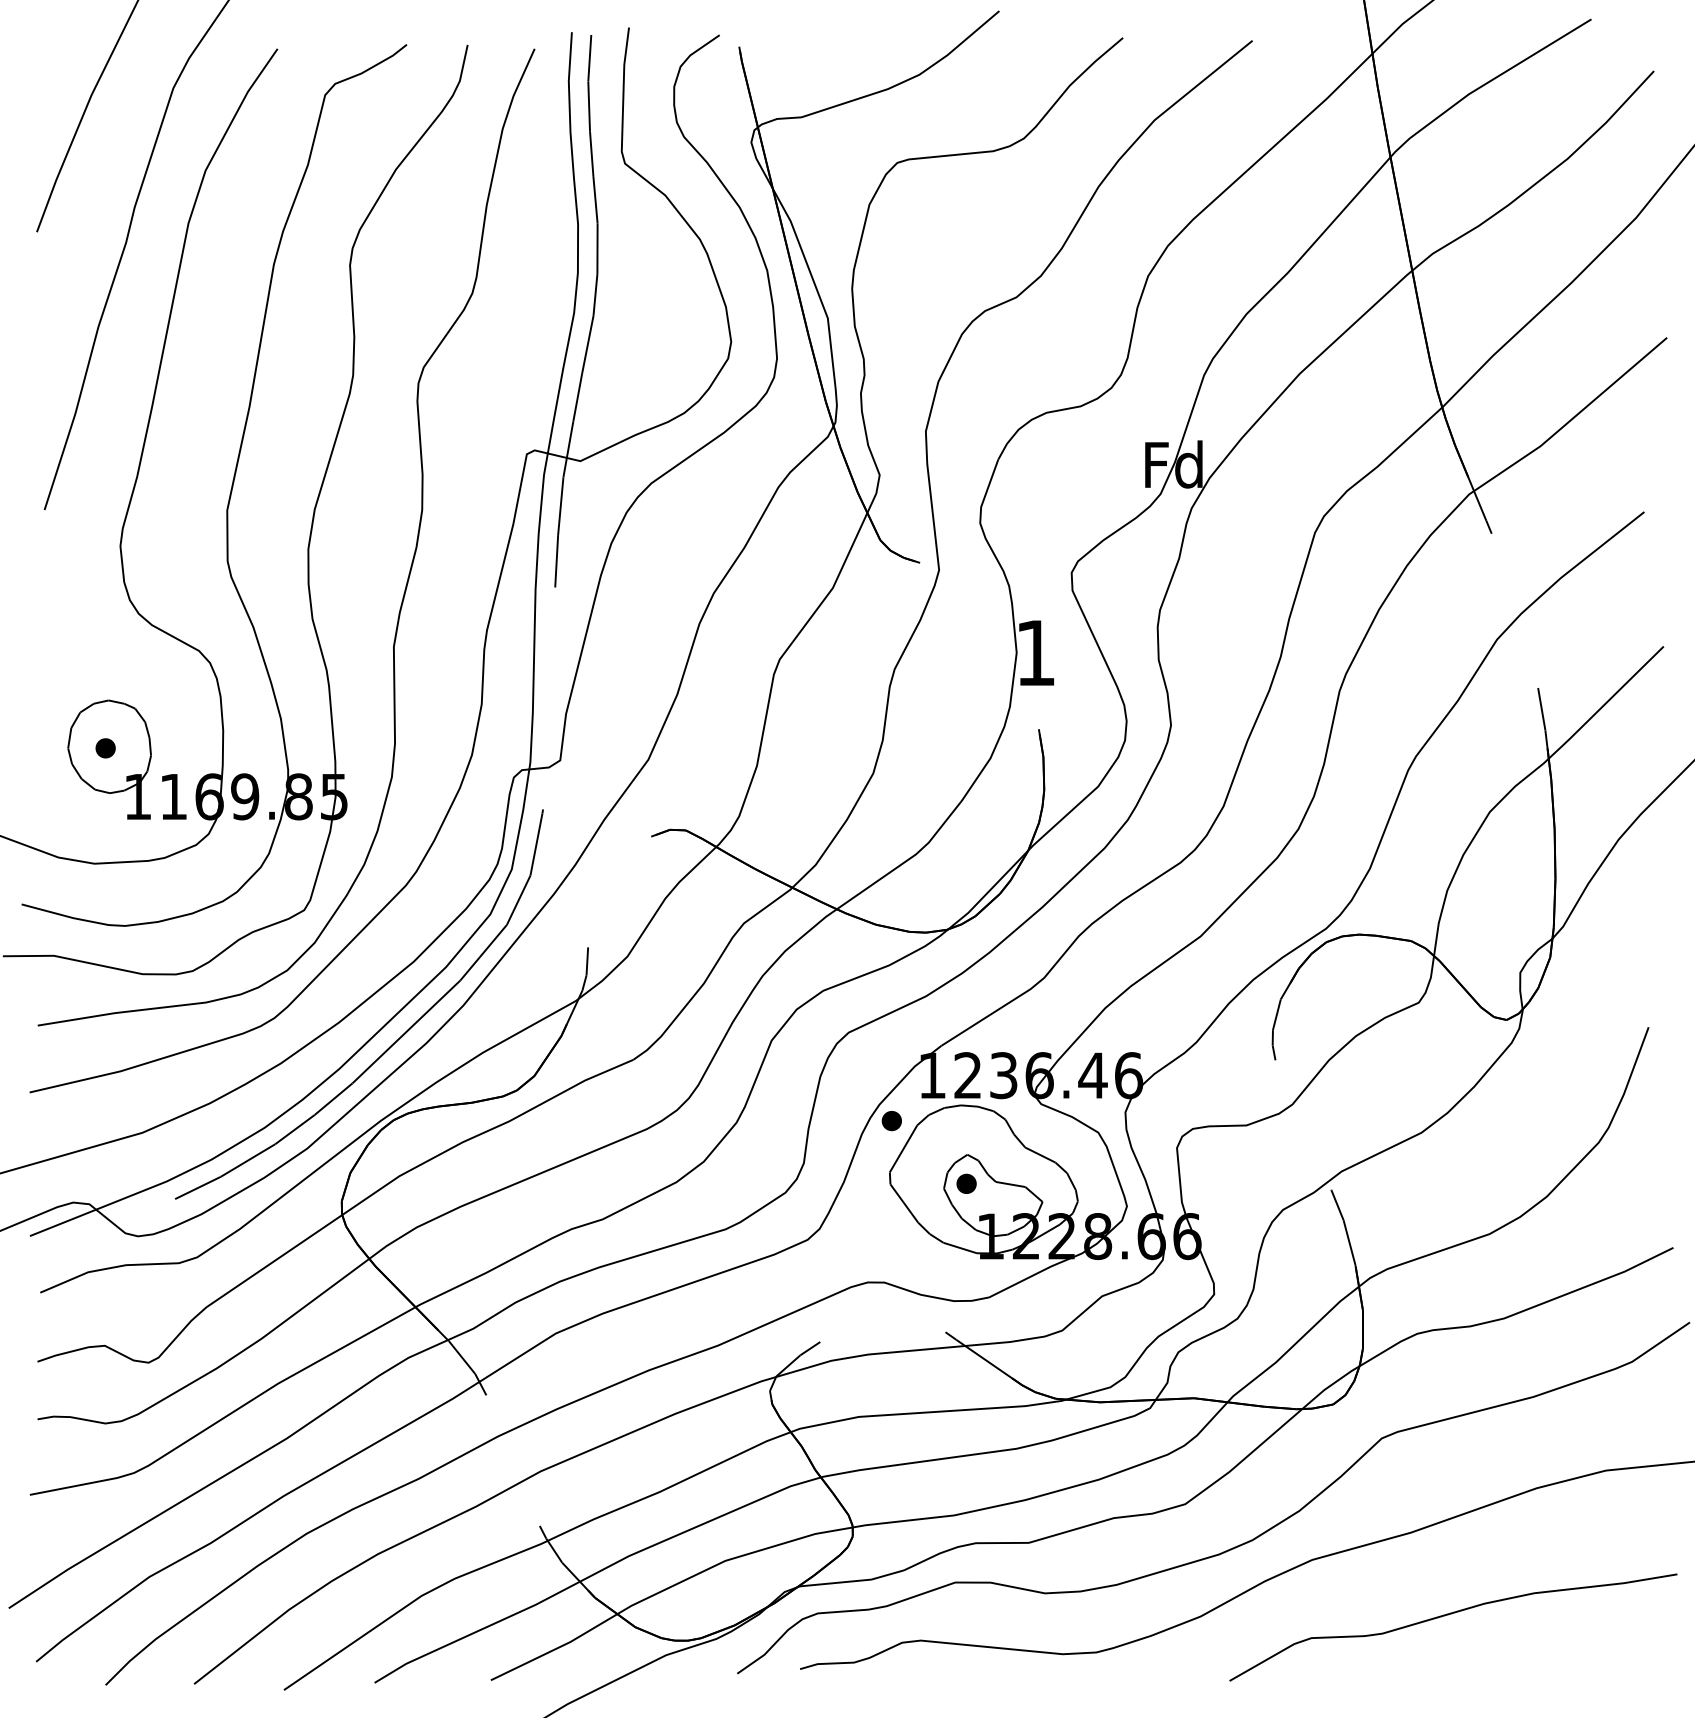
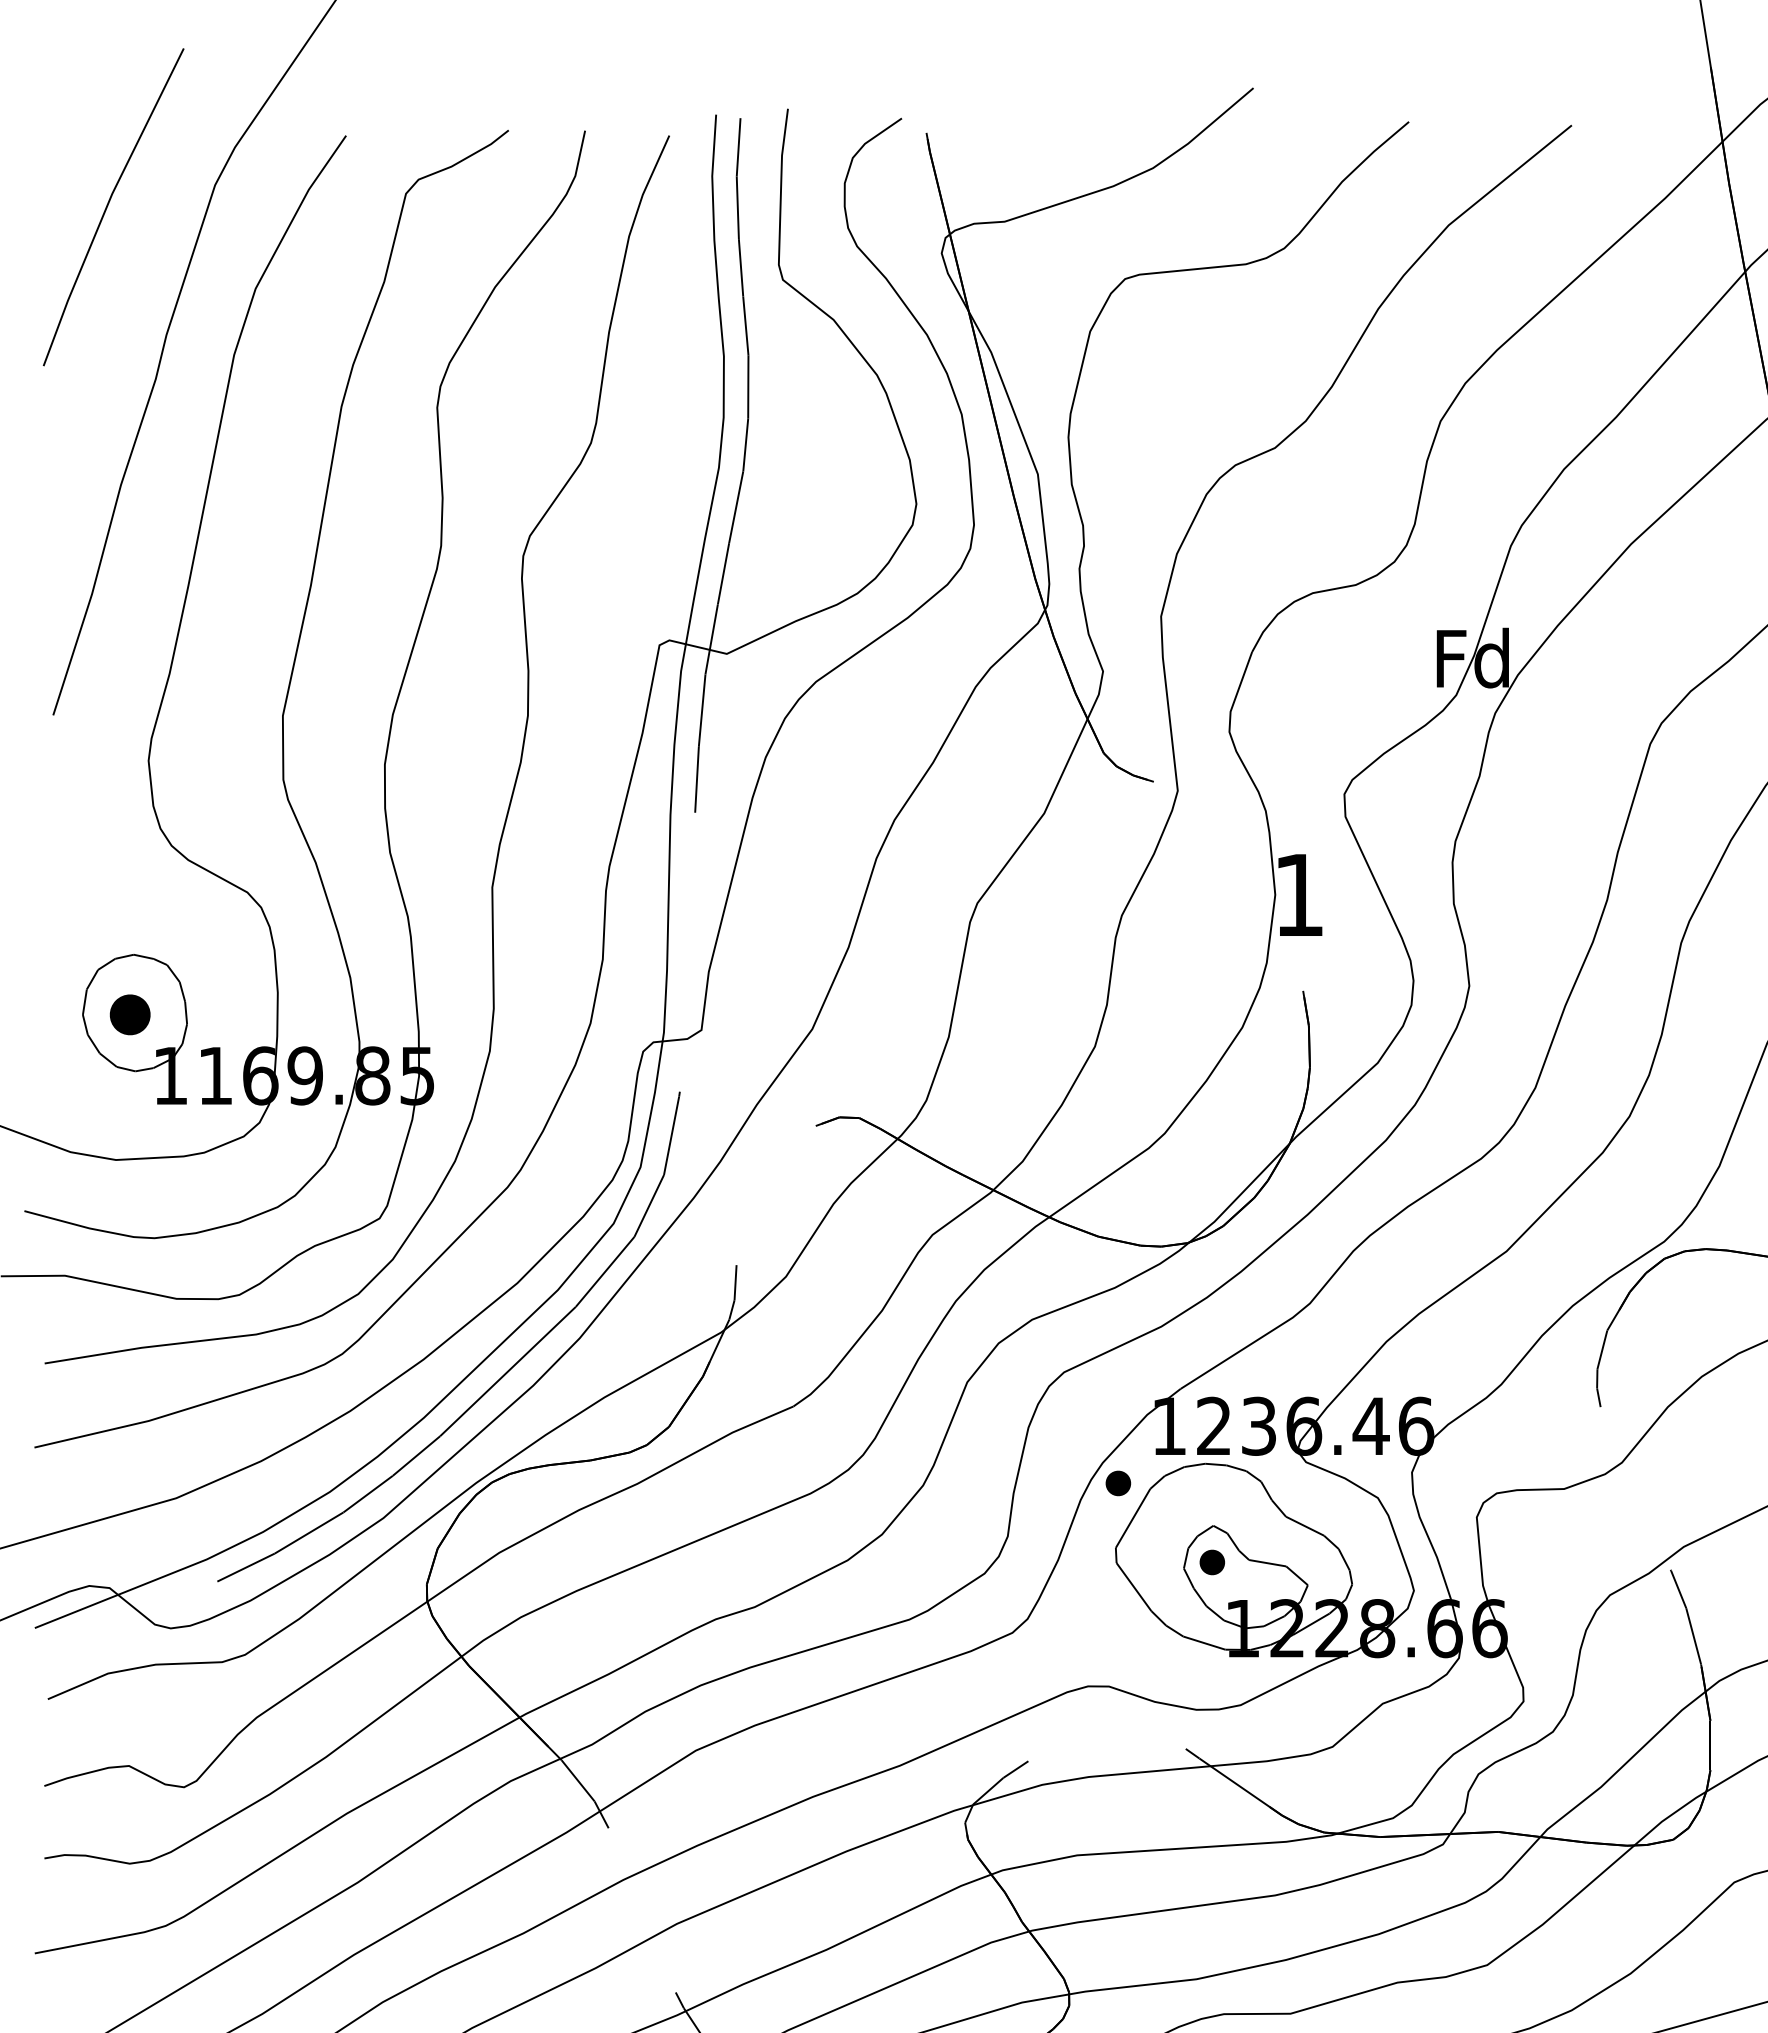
part: (105, 748) -> (129, 1015), size x1.6

